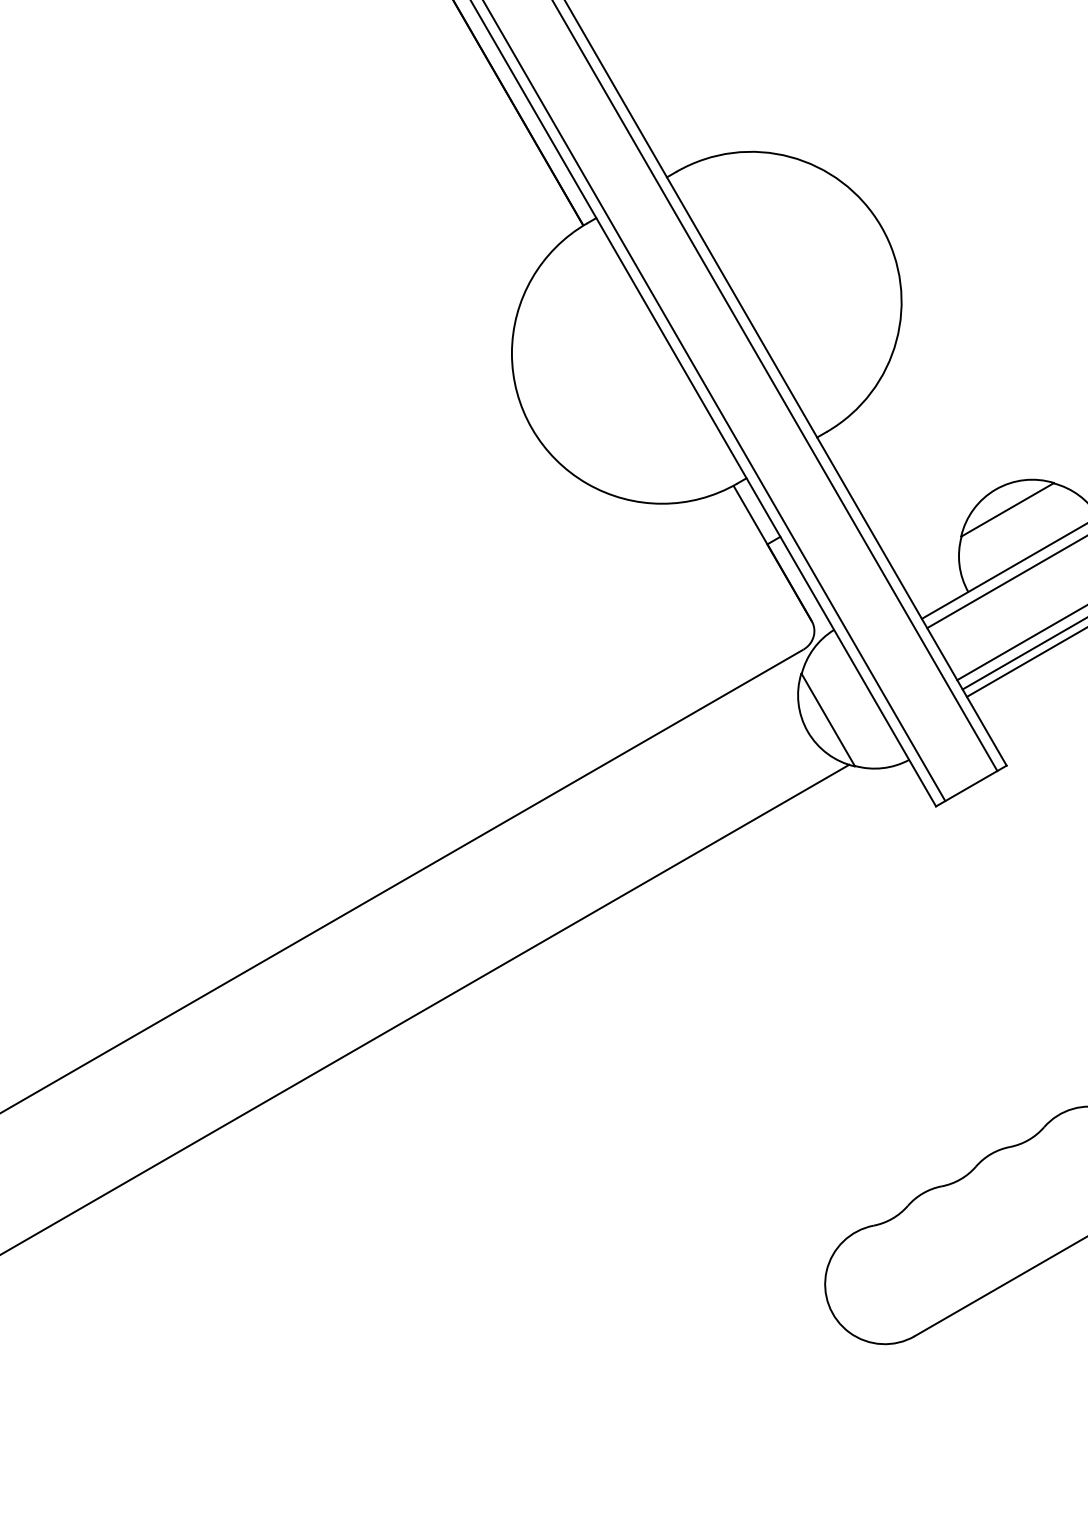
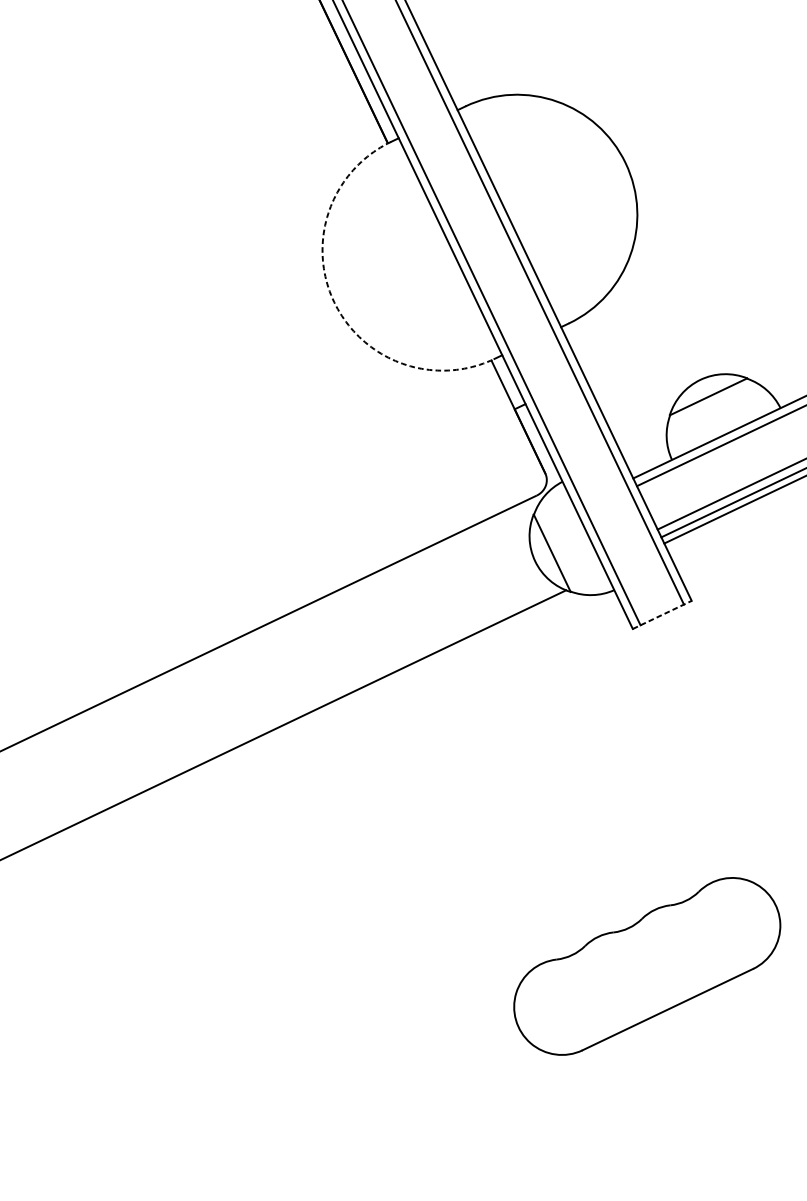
arc: (532, 428) -> (334, 302), solid -> dashed
line: (971, 786) -> (662, 615), solid -> dashed

